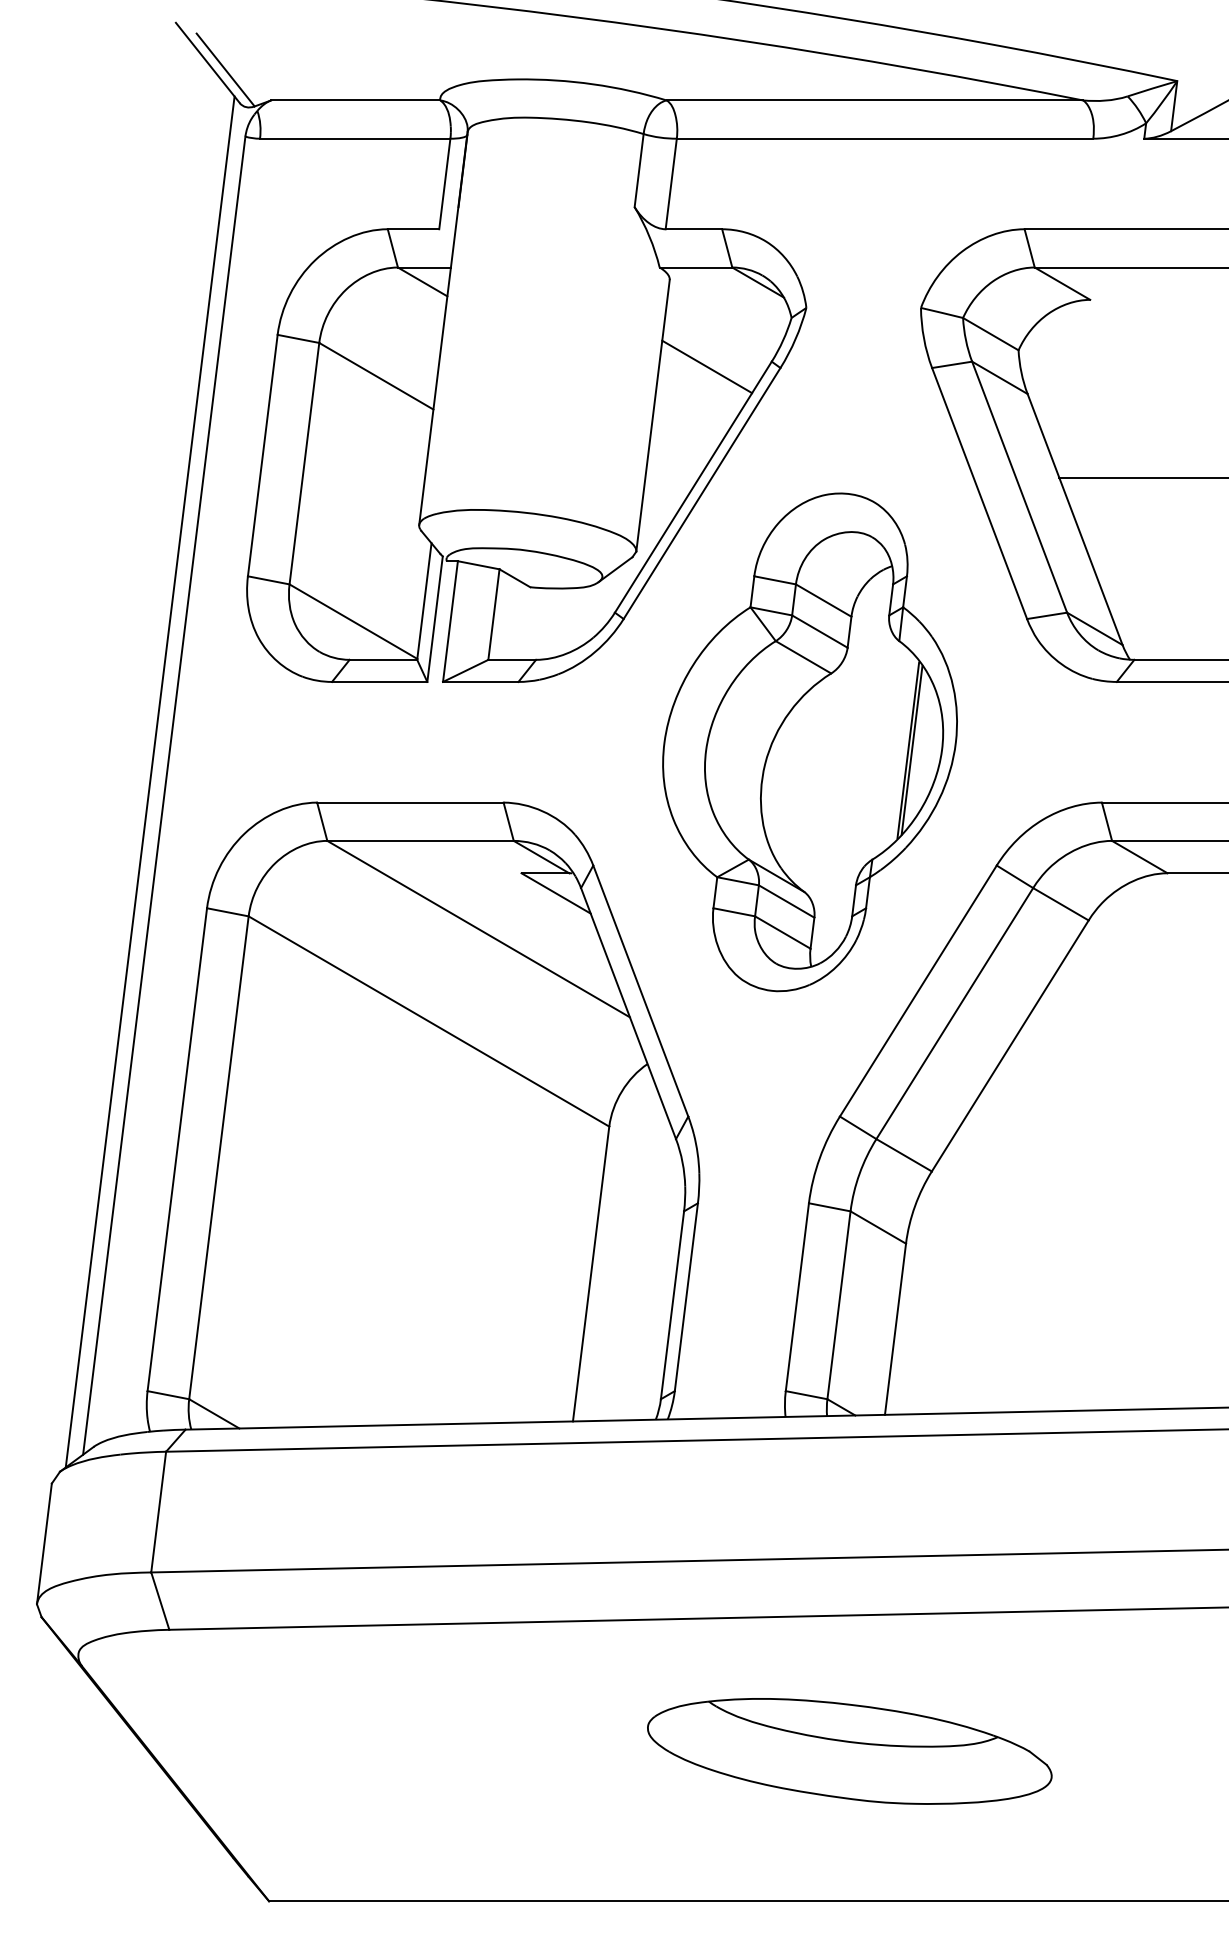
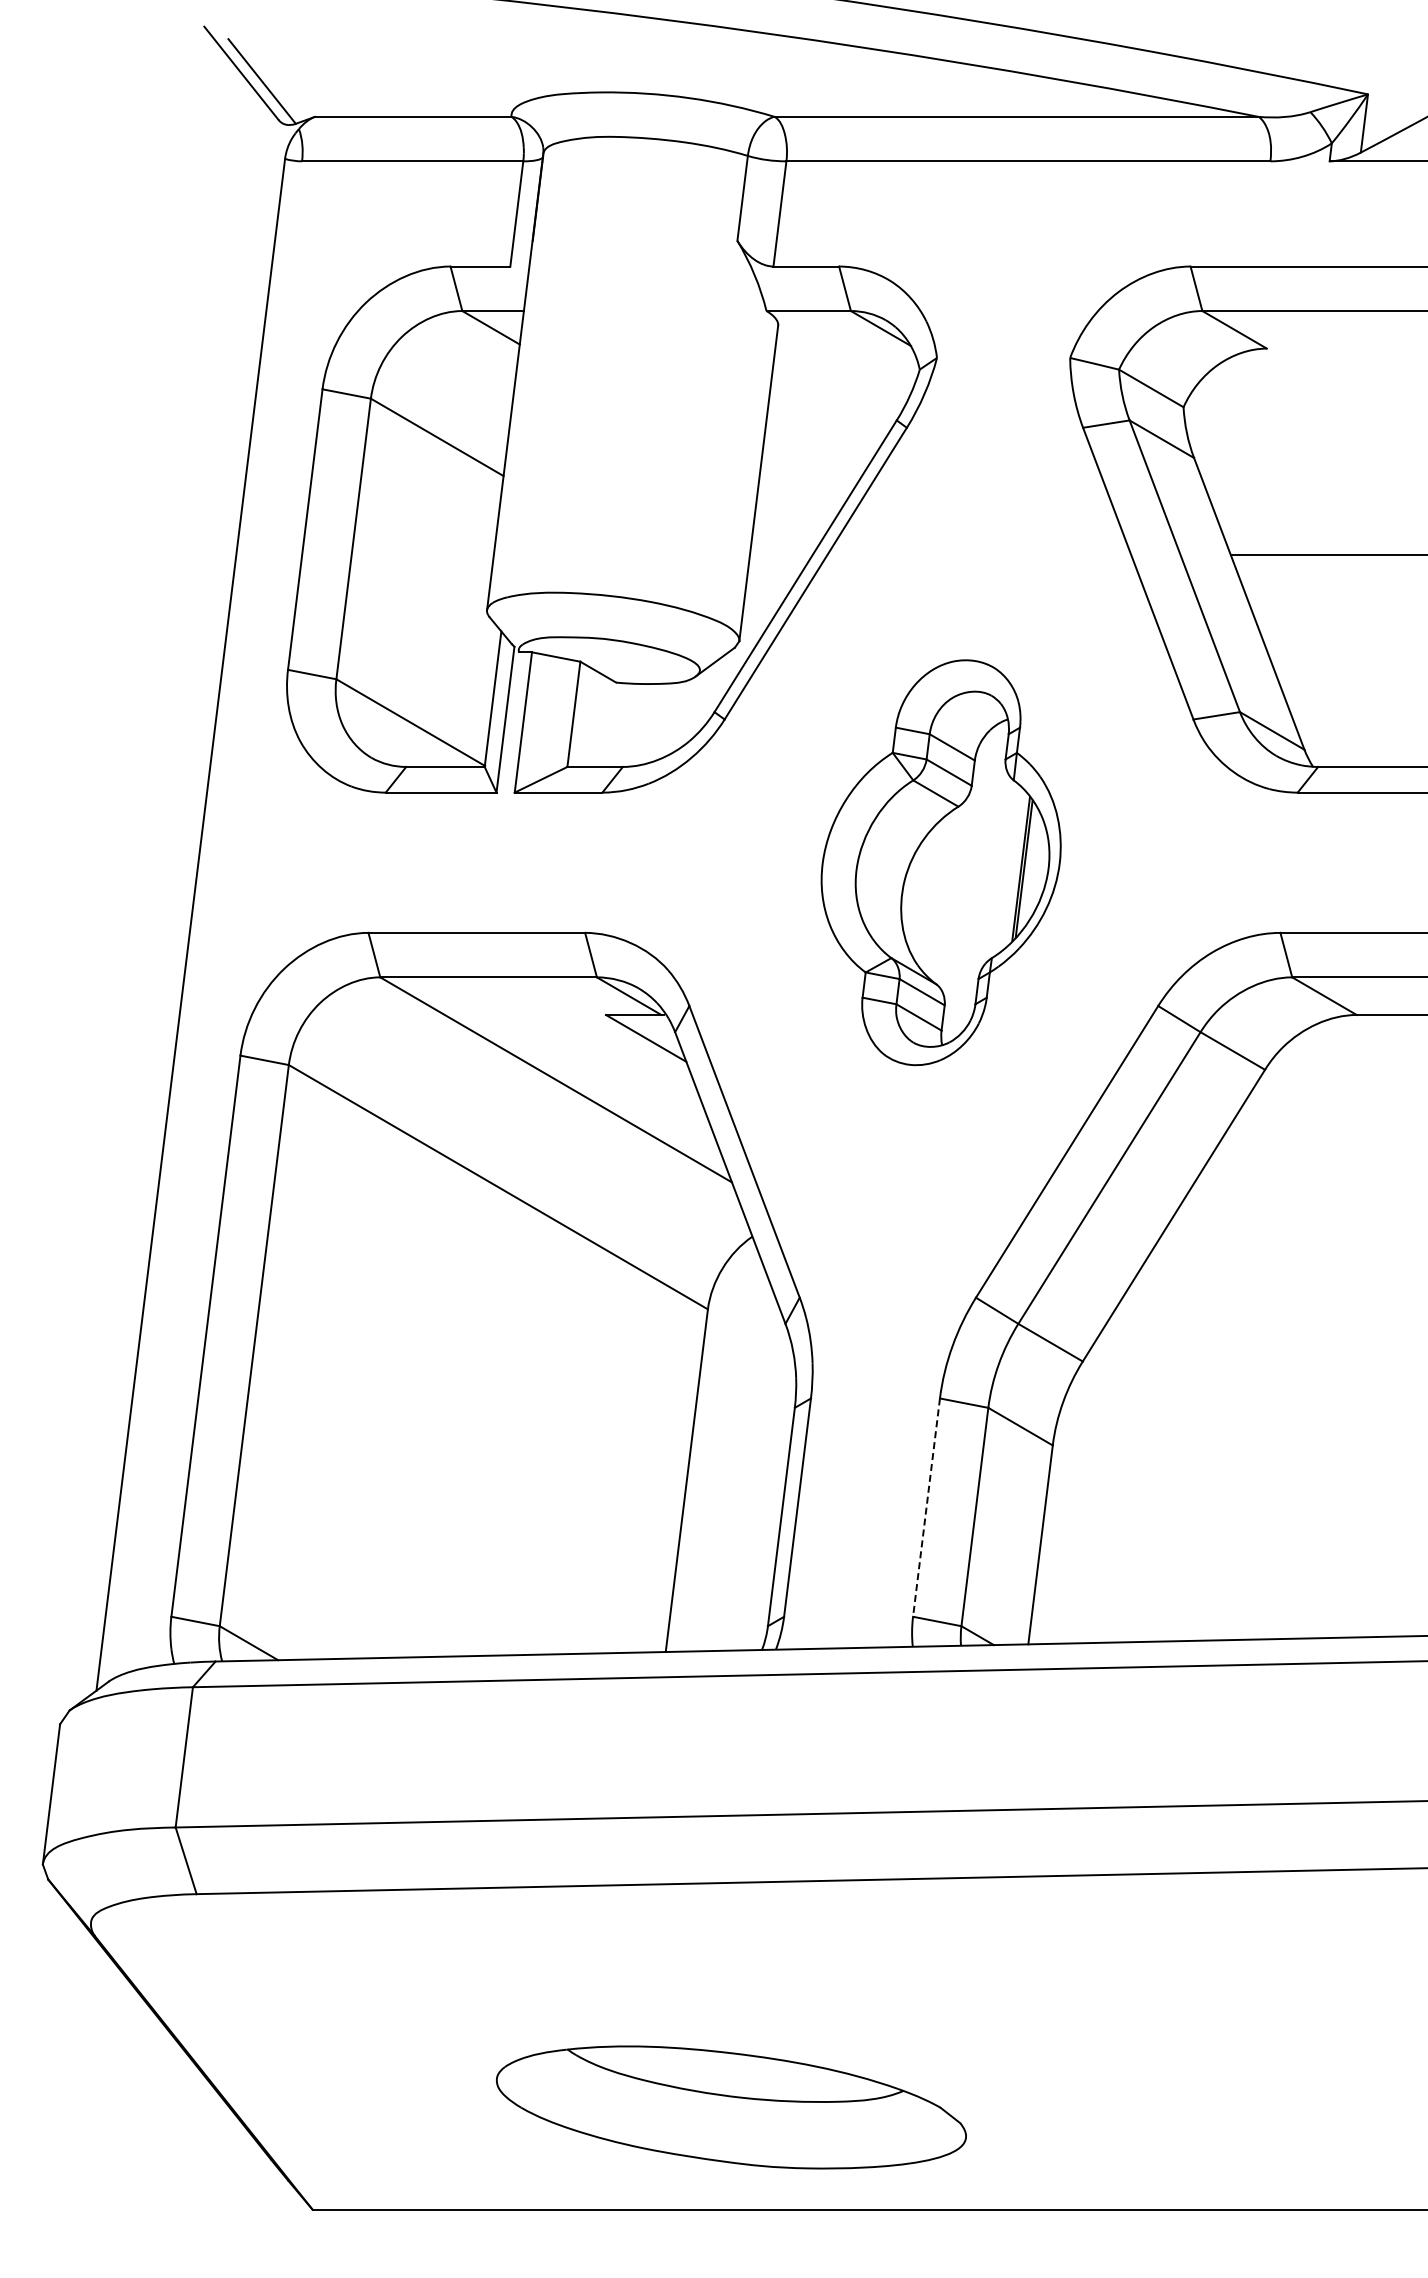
line: (707, 366) -> (821, 426), removed
part: (809, 742) -> (940, 862), size x0.7
line: (150, 781) -> (174, 908), removed
line: (797, 1297) -> (926, 1507), solid -> dashed
part: (849, 1751) -> (731, 2107), moved

